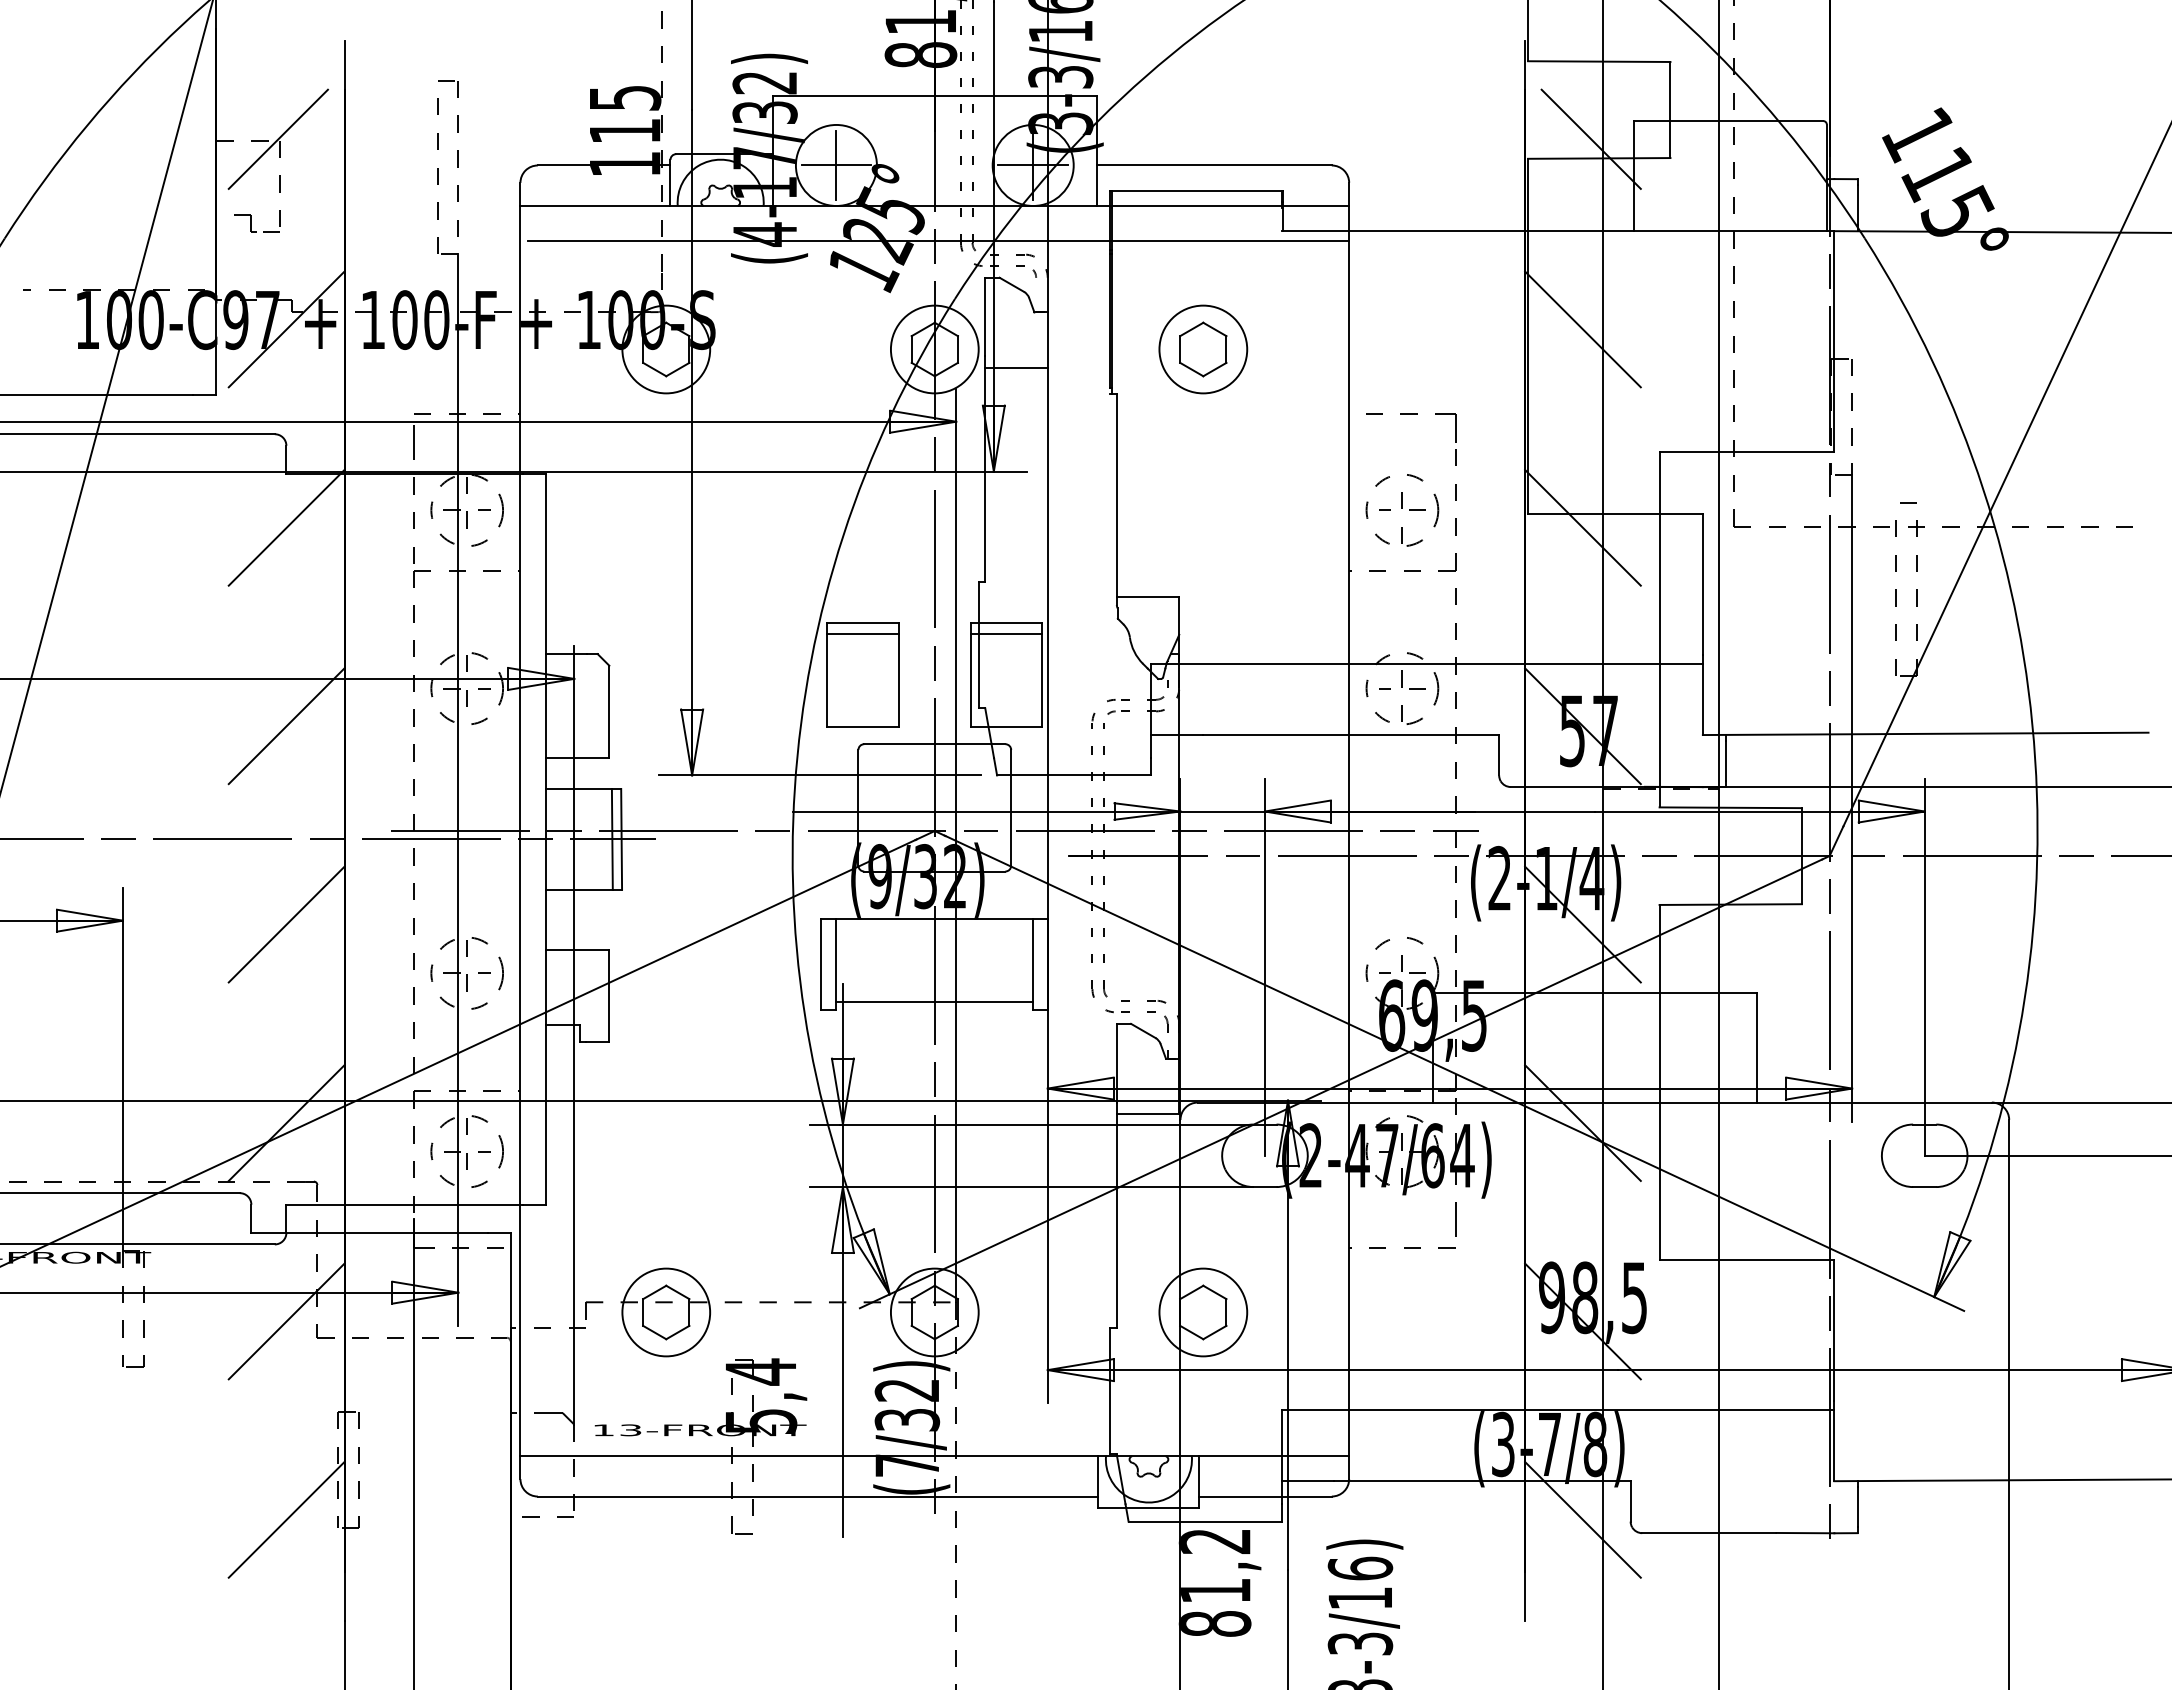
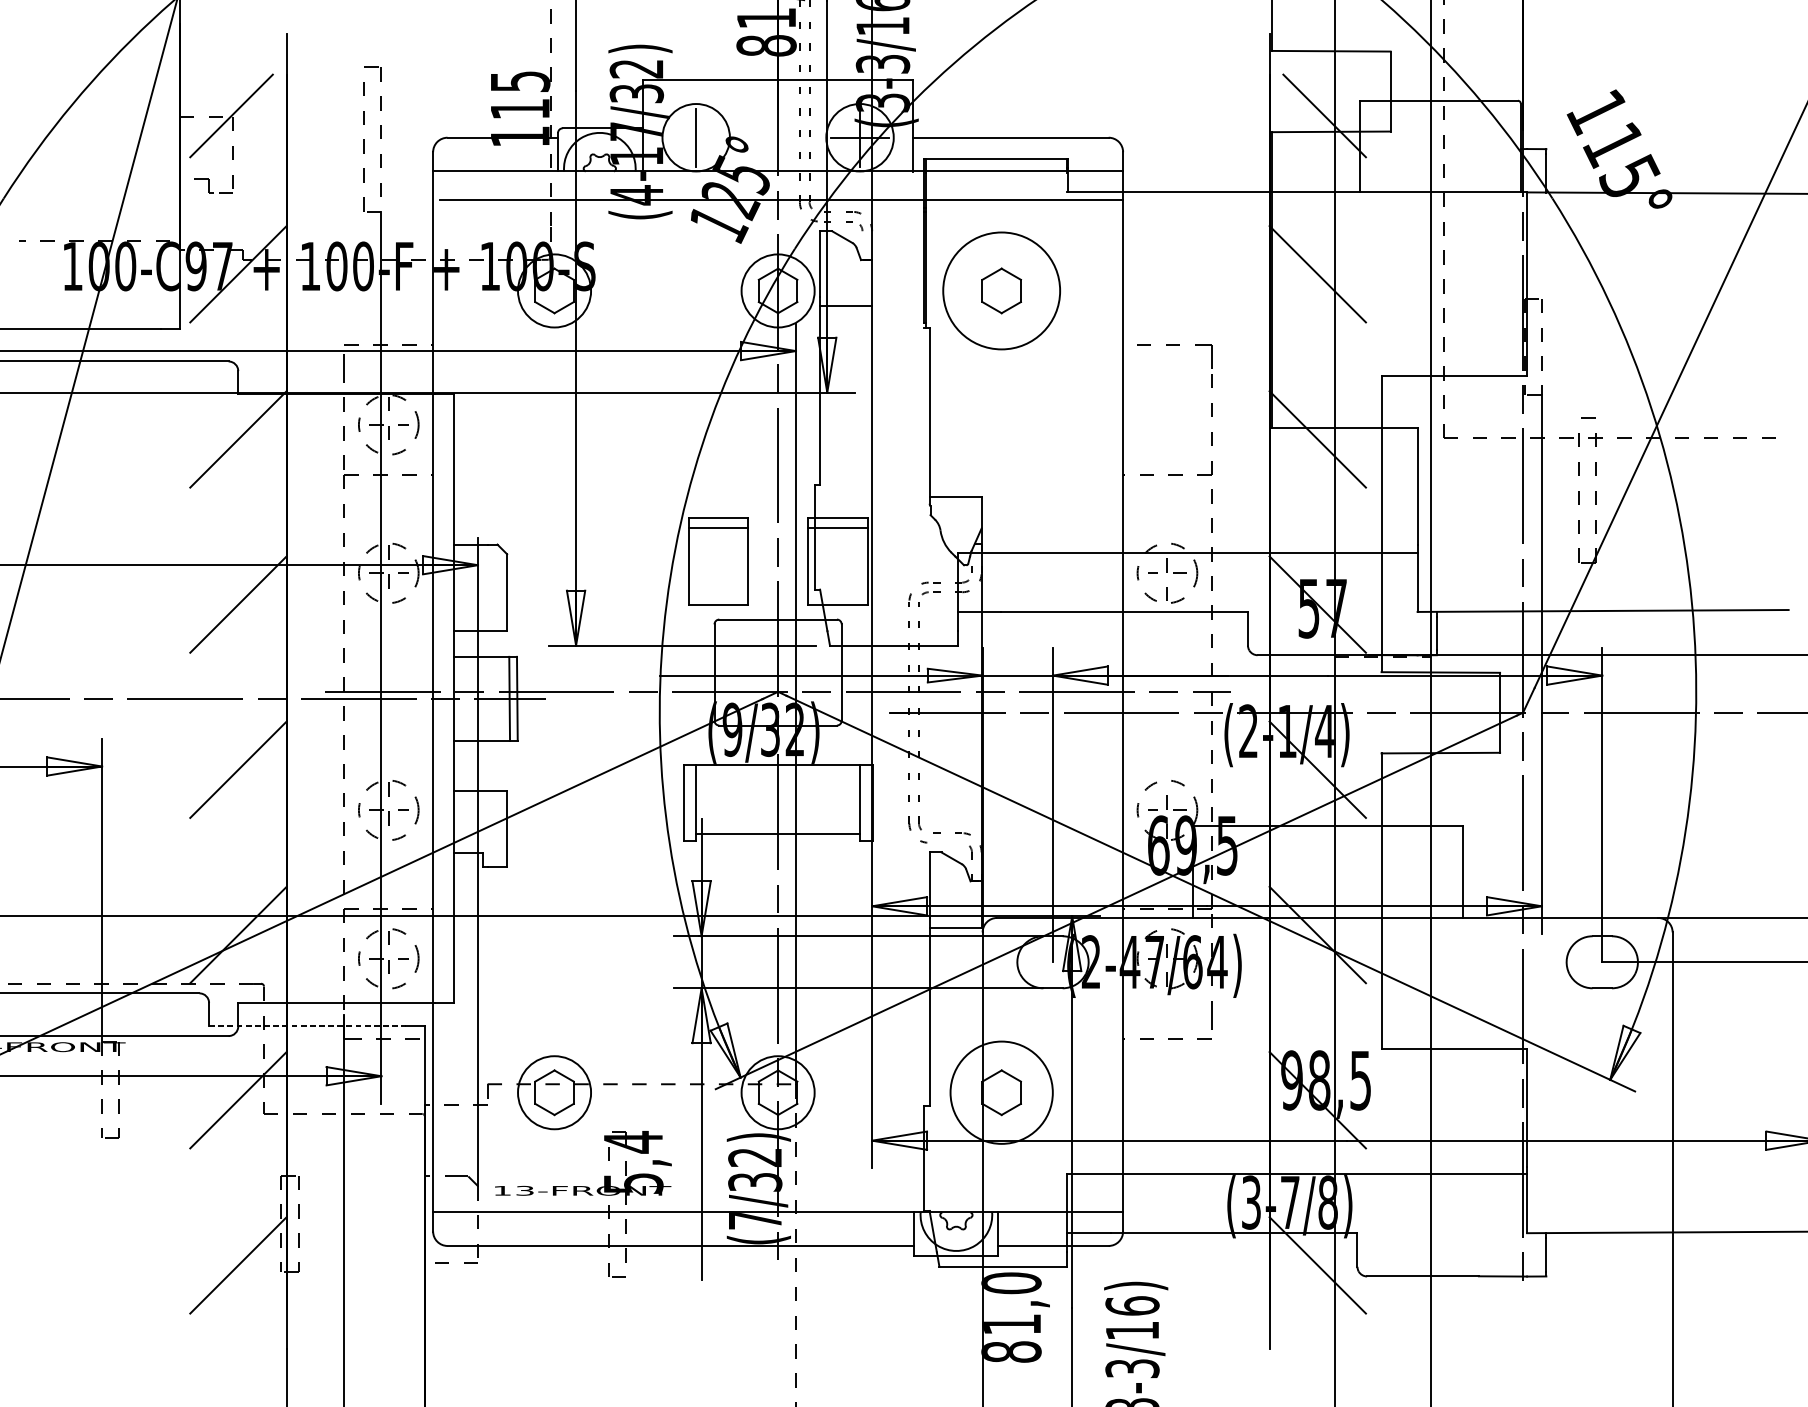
line: (836, 165) -> (696, 137), removed
circle: (1203, 349) -> (1001, 290), size x1.6
part: (1402, 510) -> (1167, 424), removed
line: (1129, 1011) -> (940, 842), removed
line: (369, 1232) -> (307, 1026), solid -> dashed
circle: (1203, 1312) -> (1001, 1092), size x1.4
text: (1214, 1541) -> (1010, 1283), 81,2 -> 81,0

